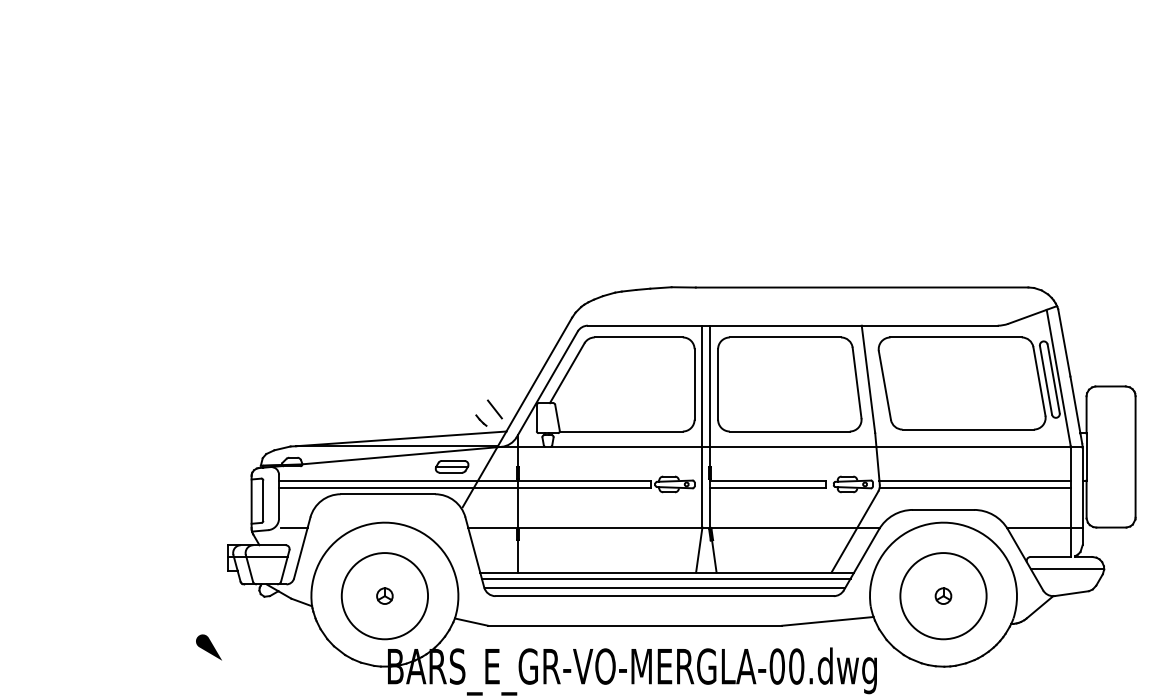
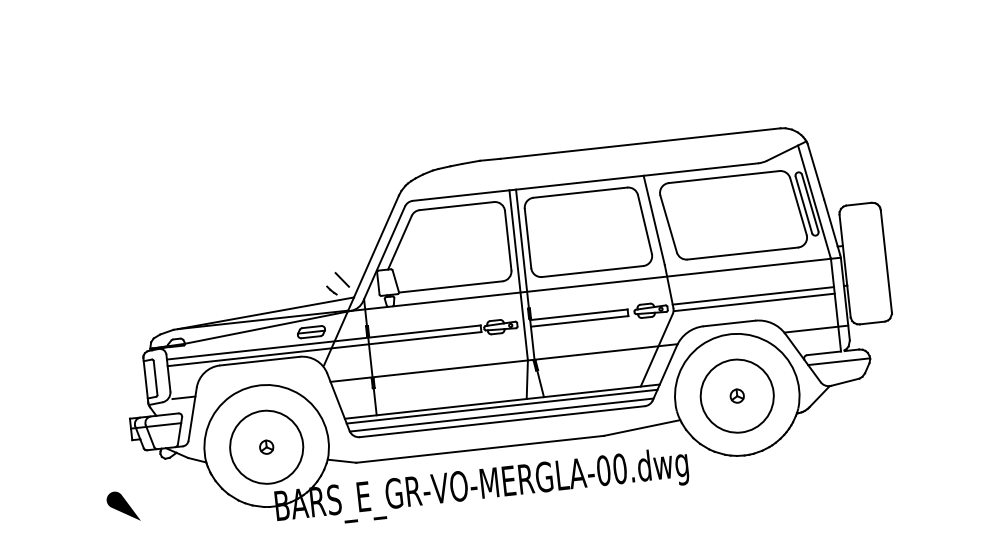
part: (208, 647) -> (122, 506), size x1.43

